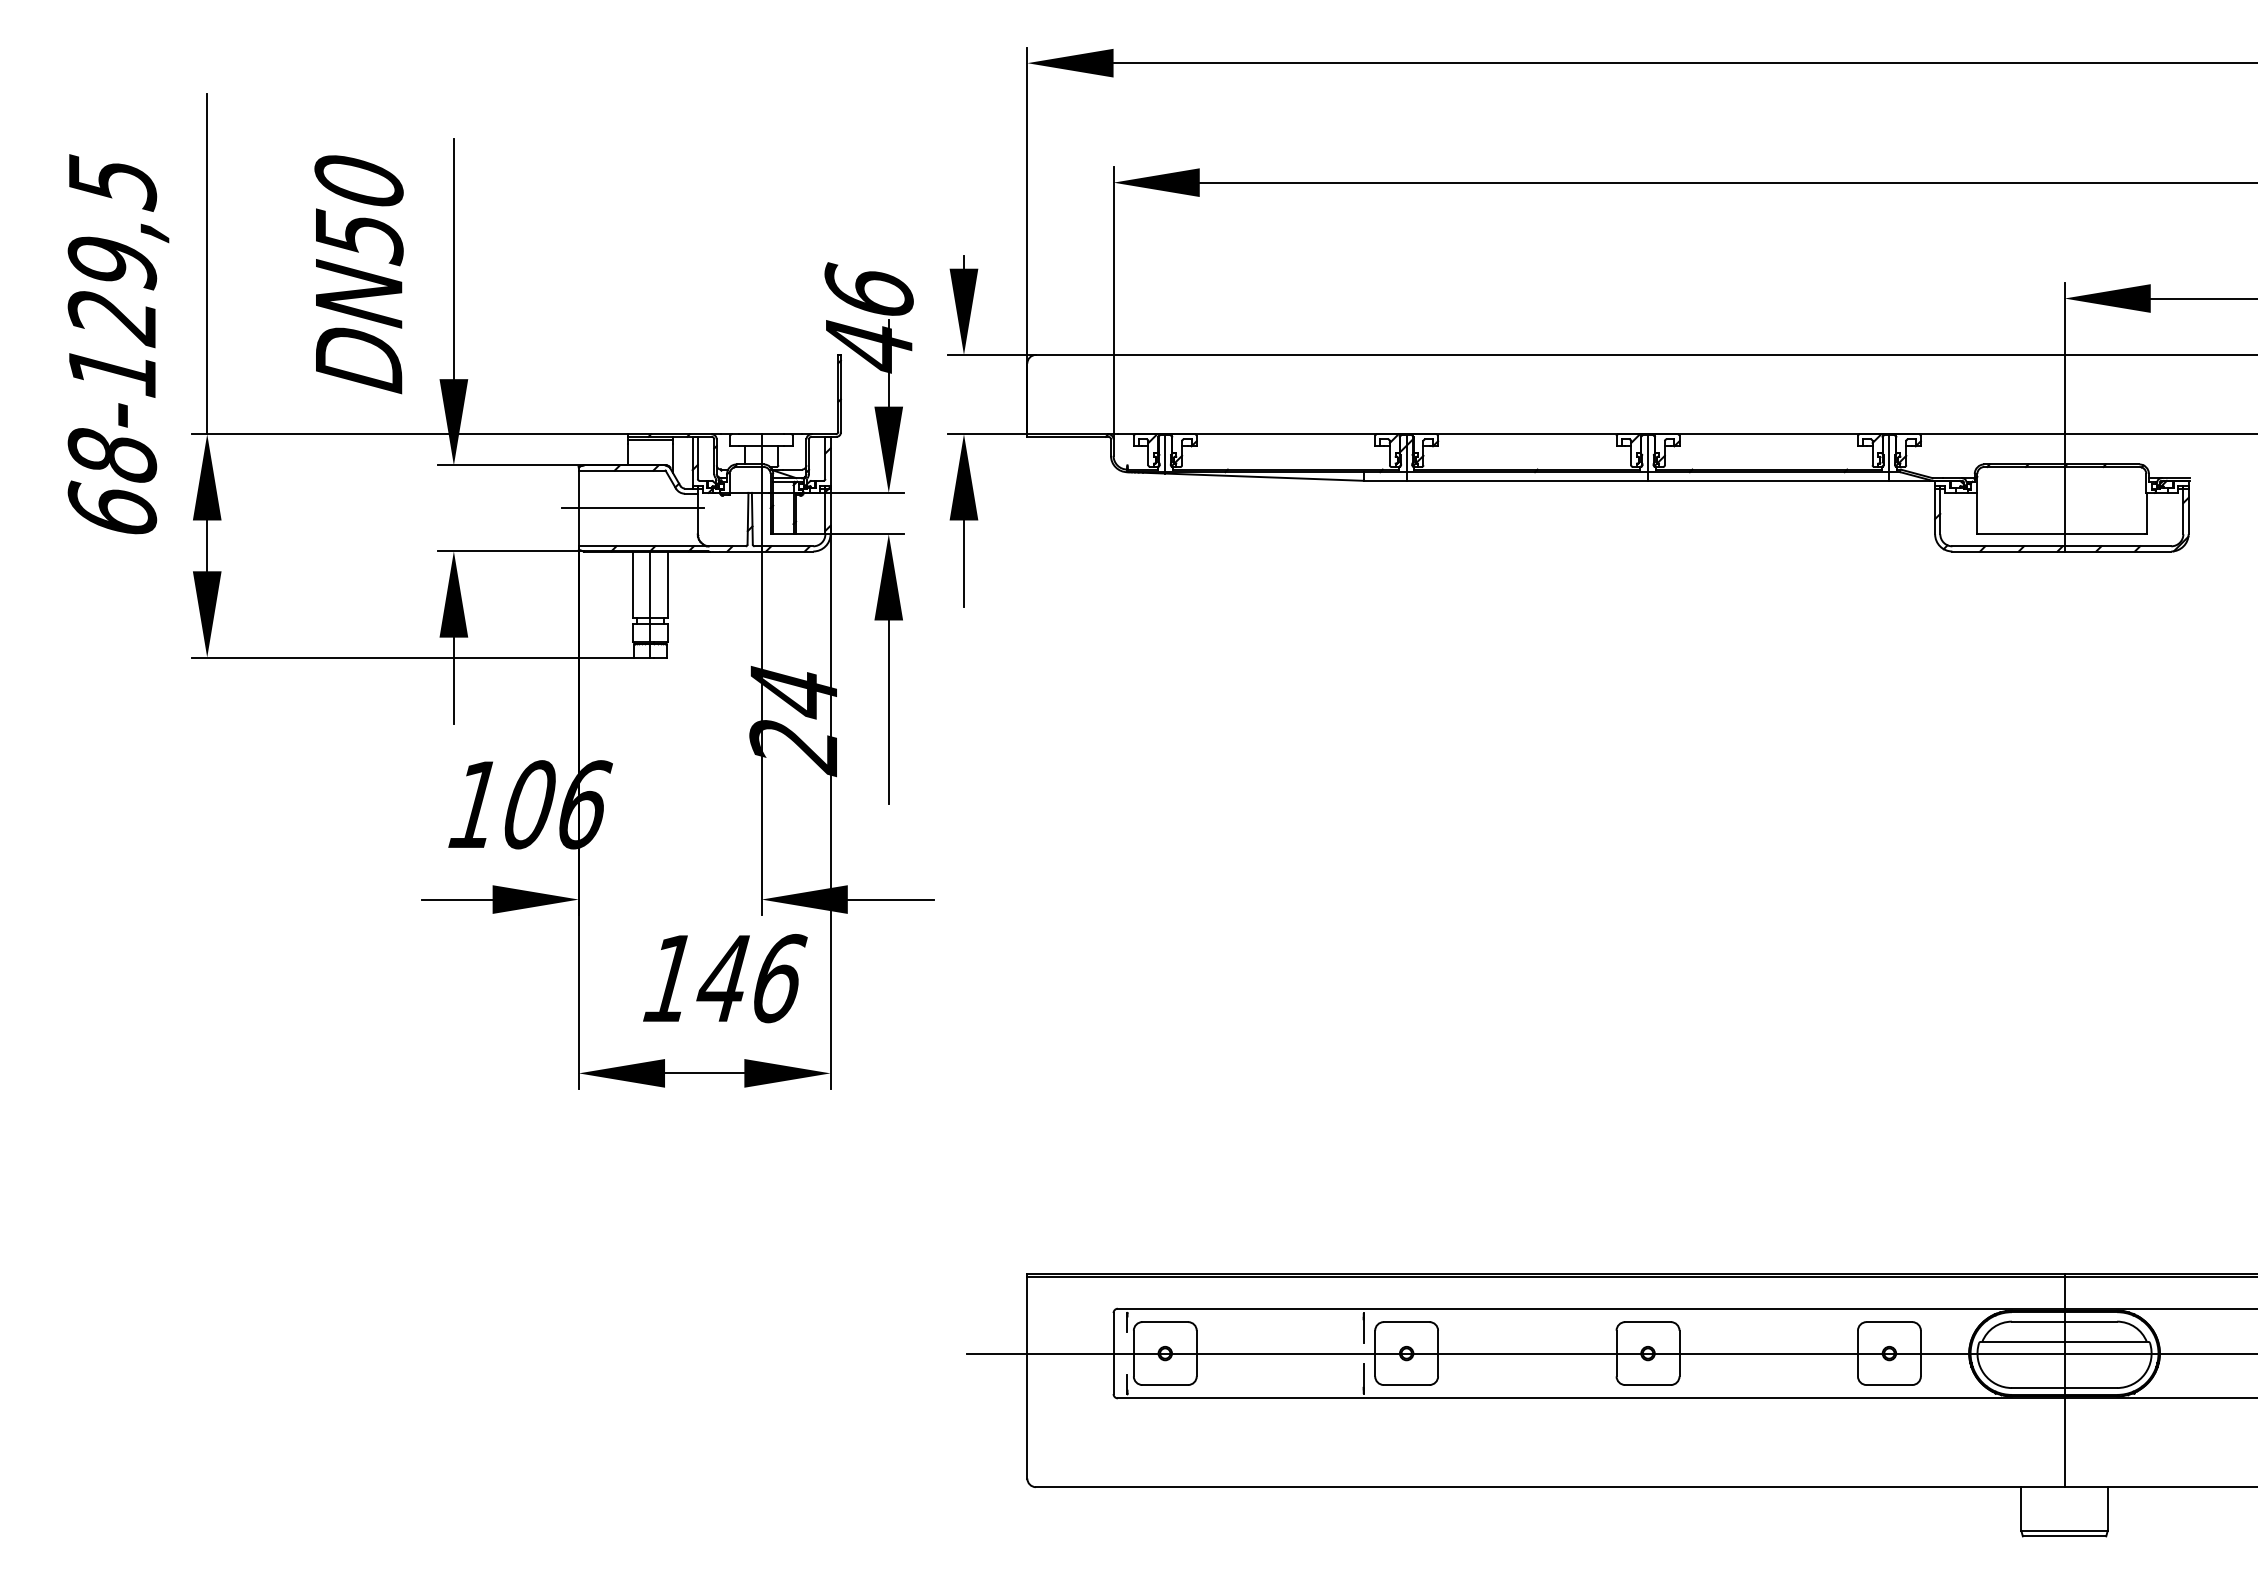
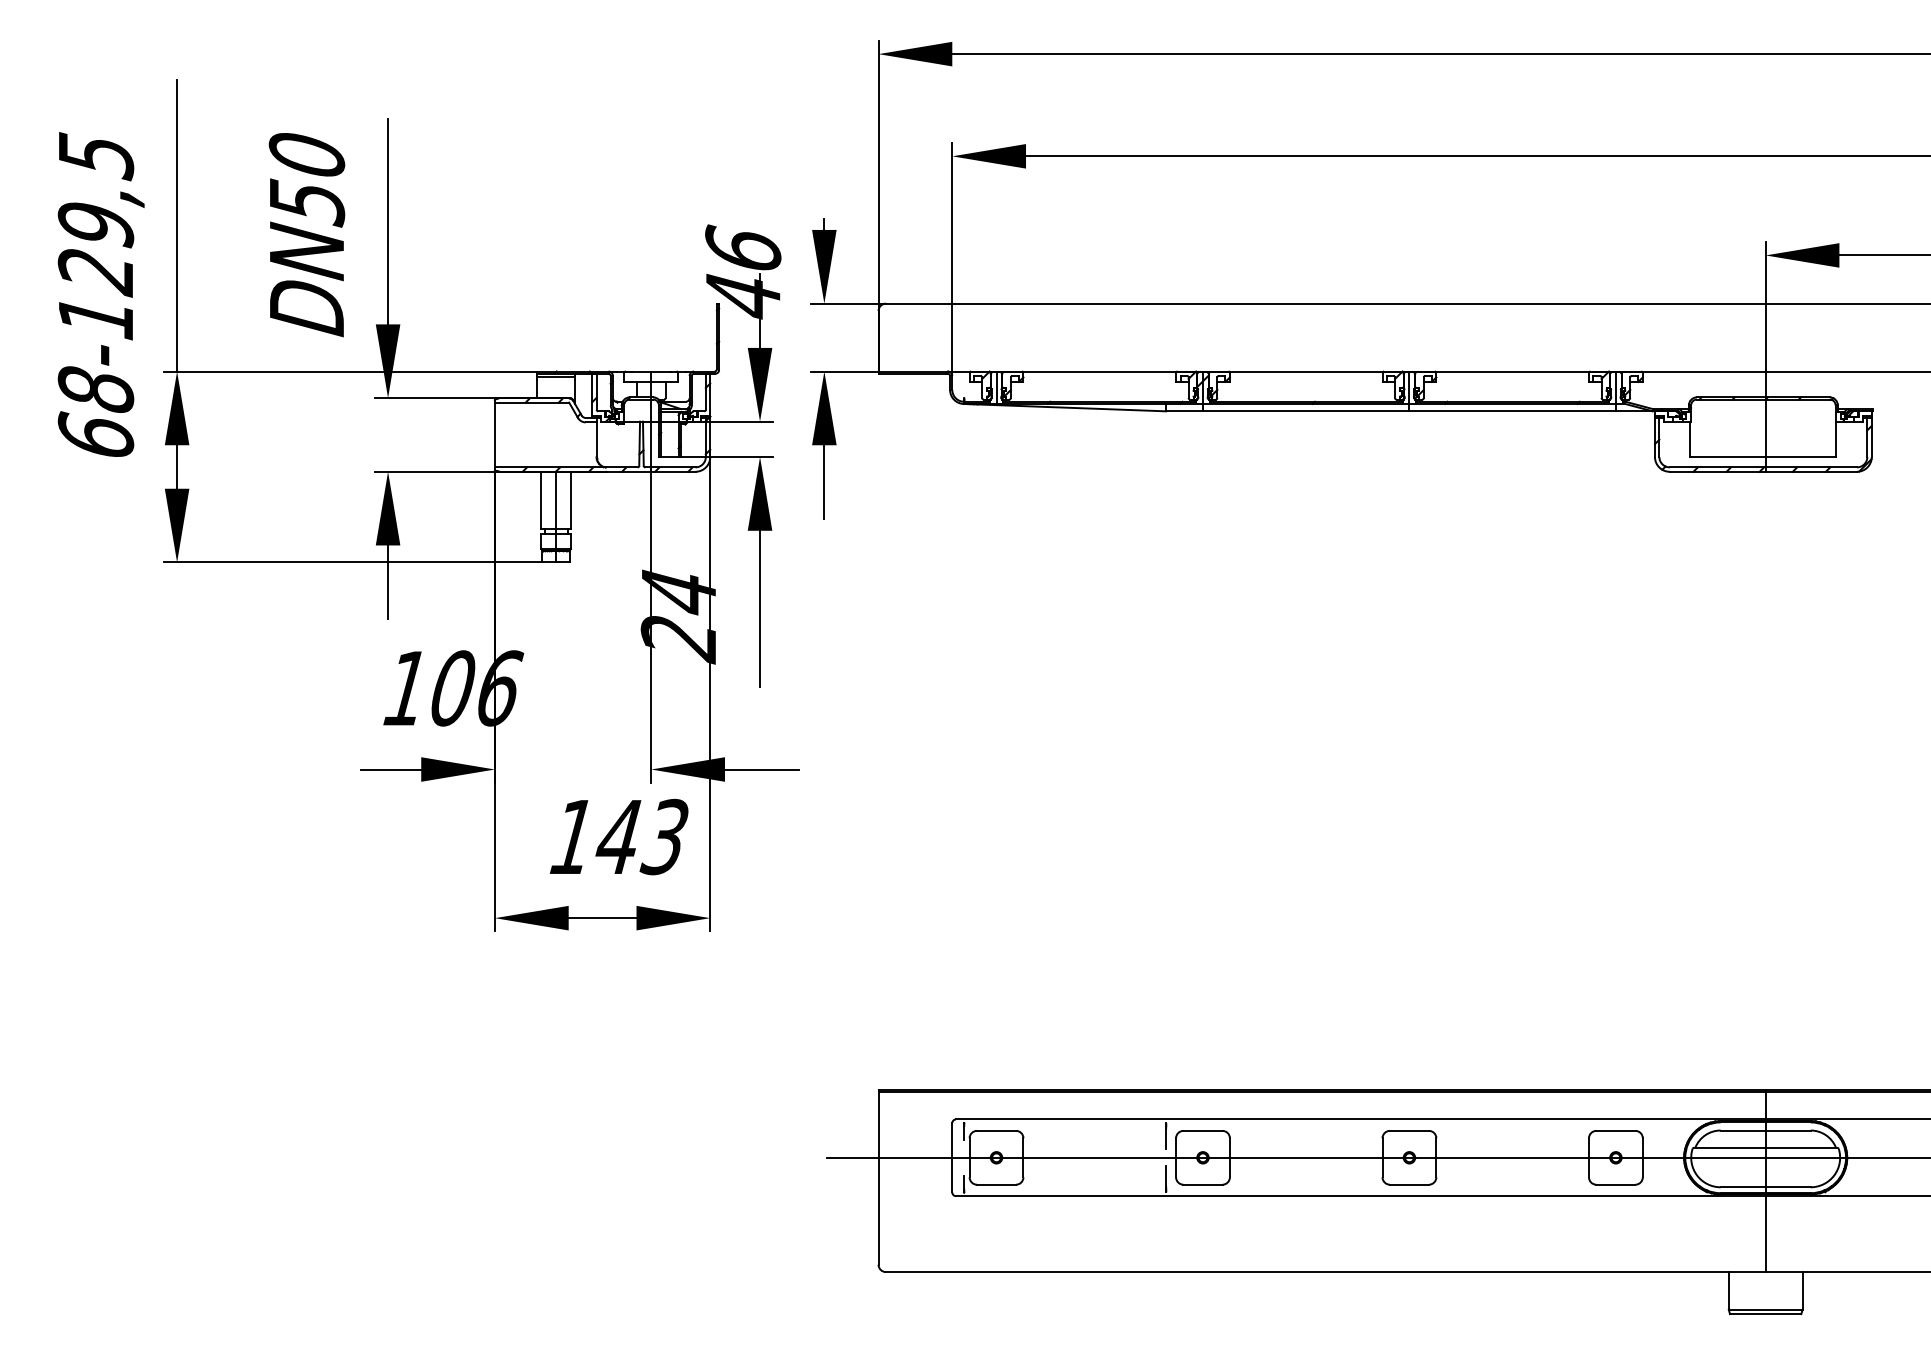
line: (632, 508) -> (540, 435), removed
text: (777, 978) -> (664, 837), 146 -> 143

